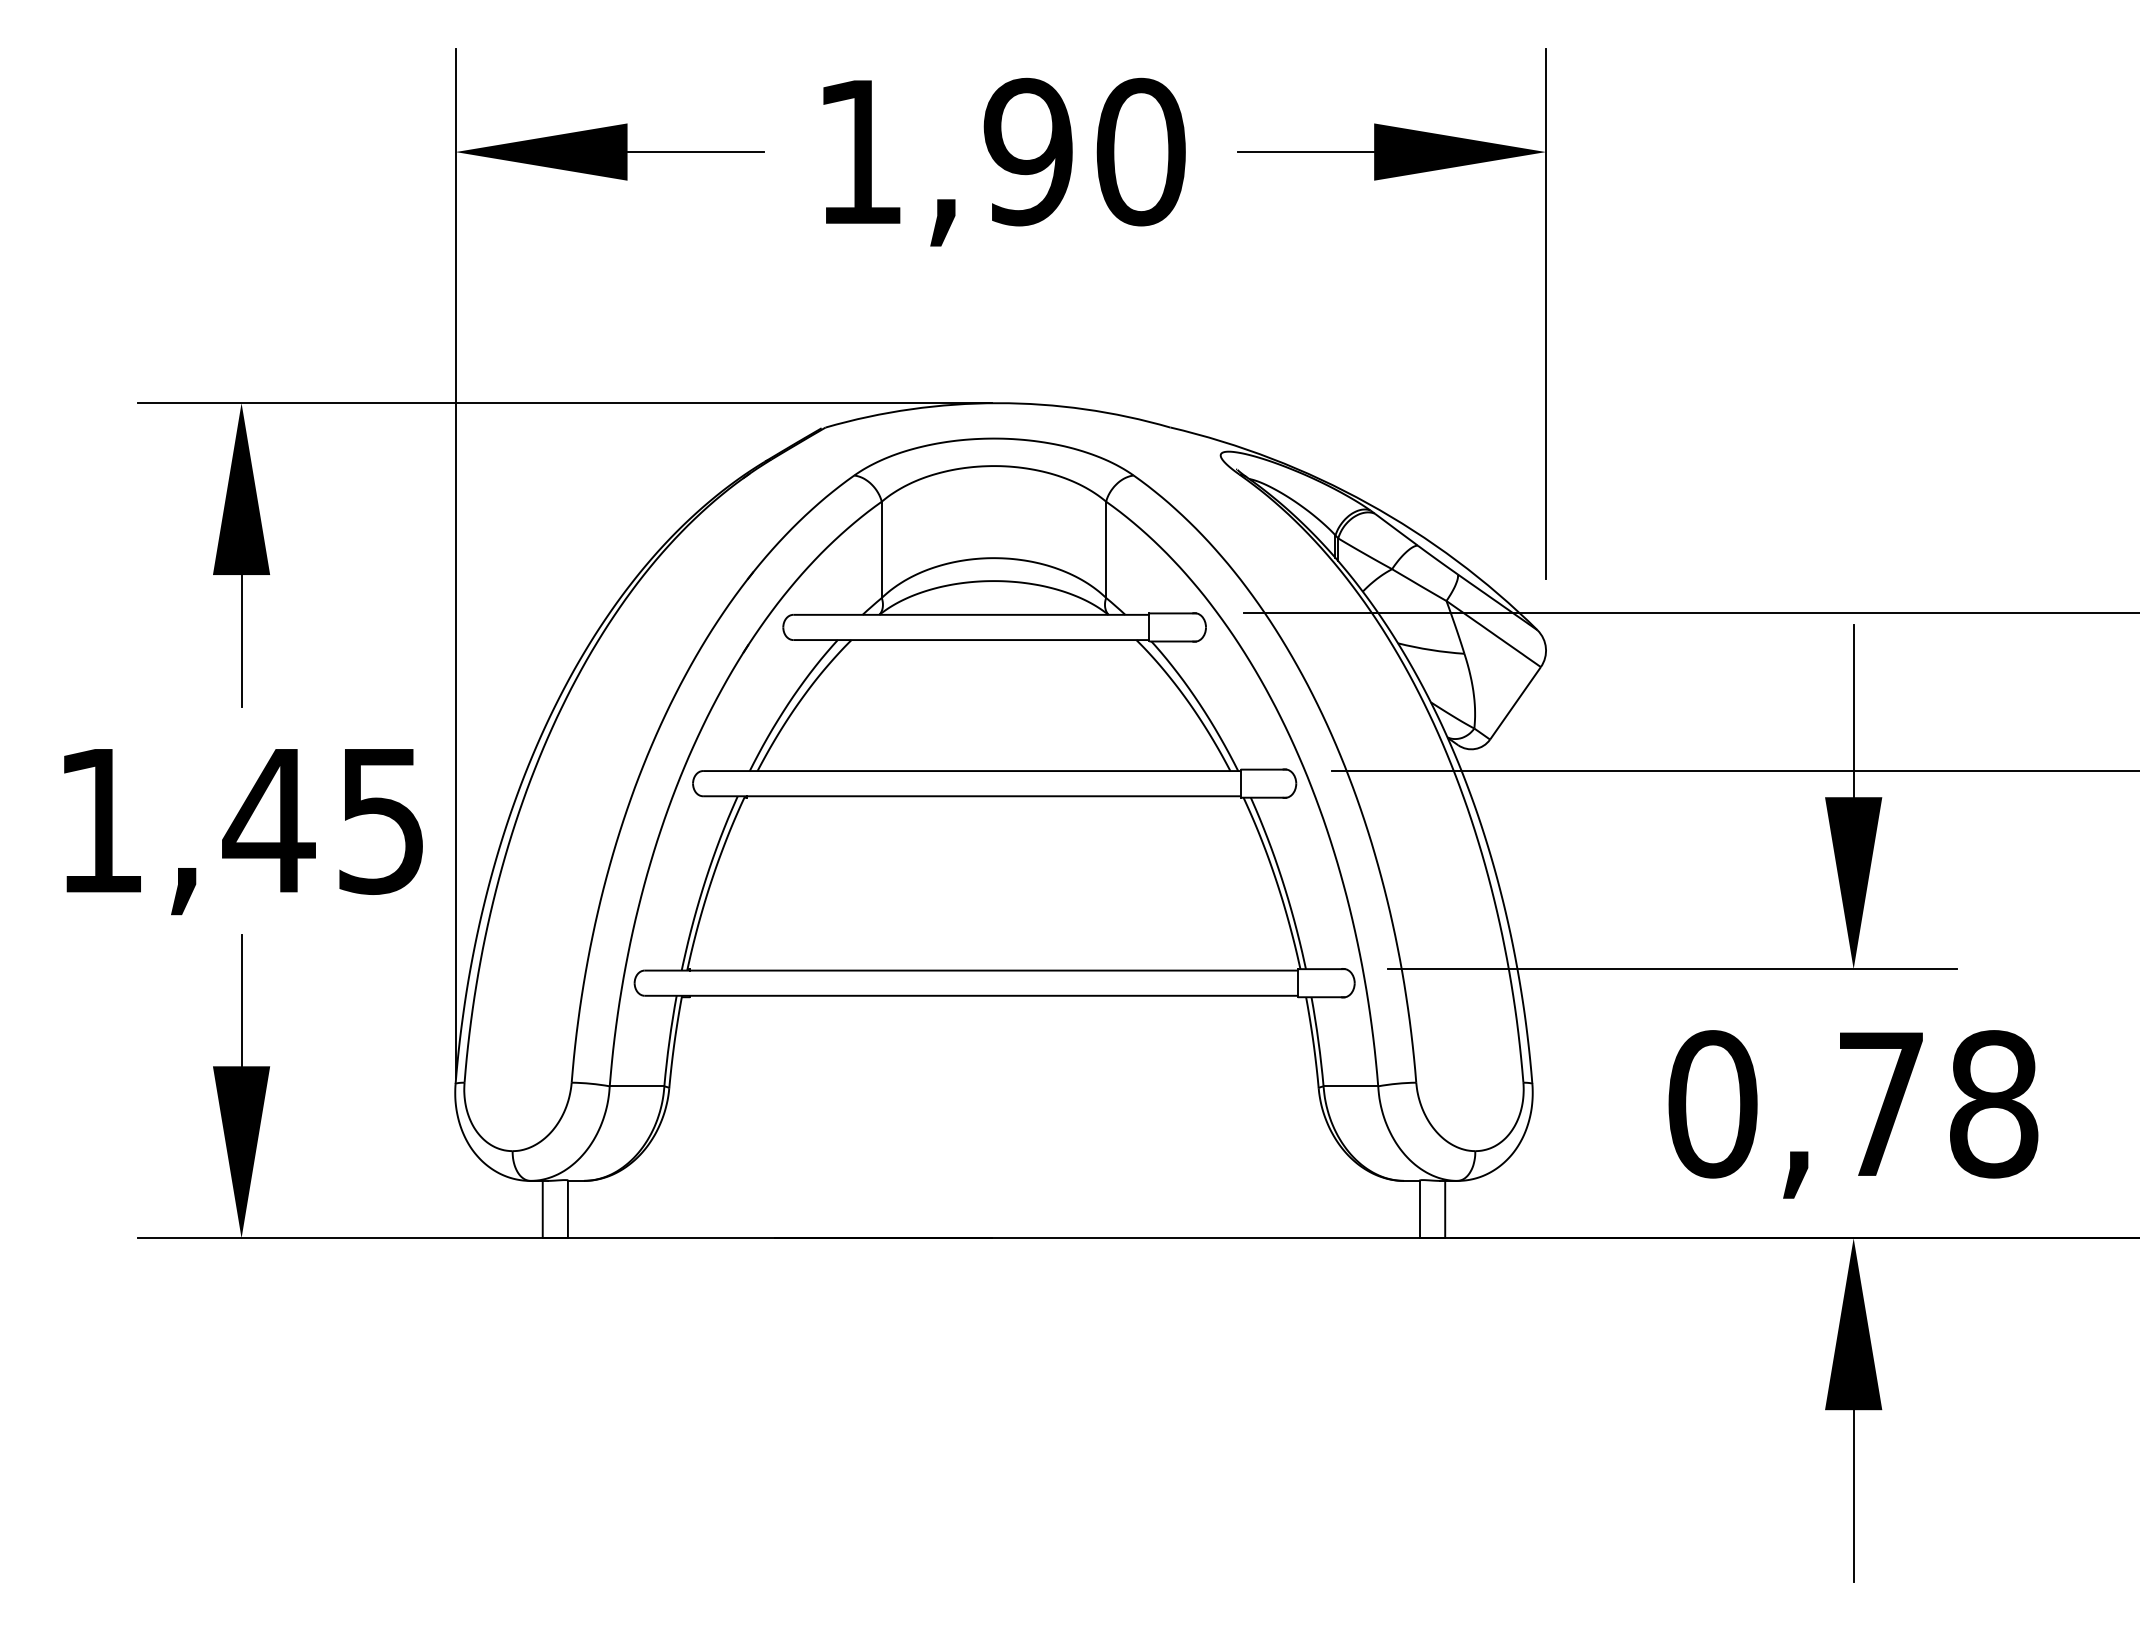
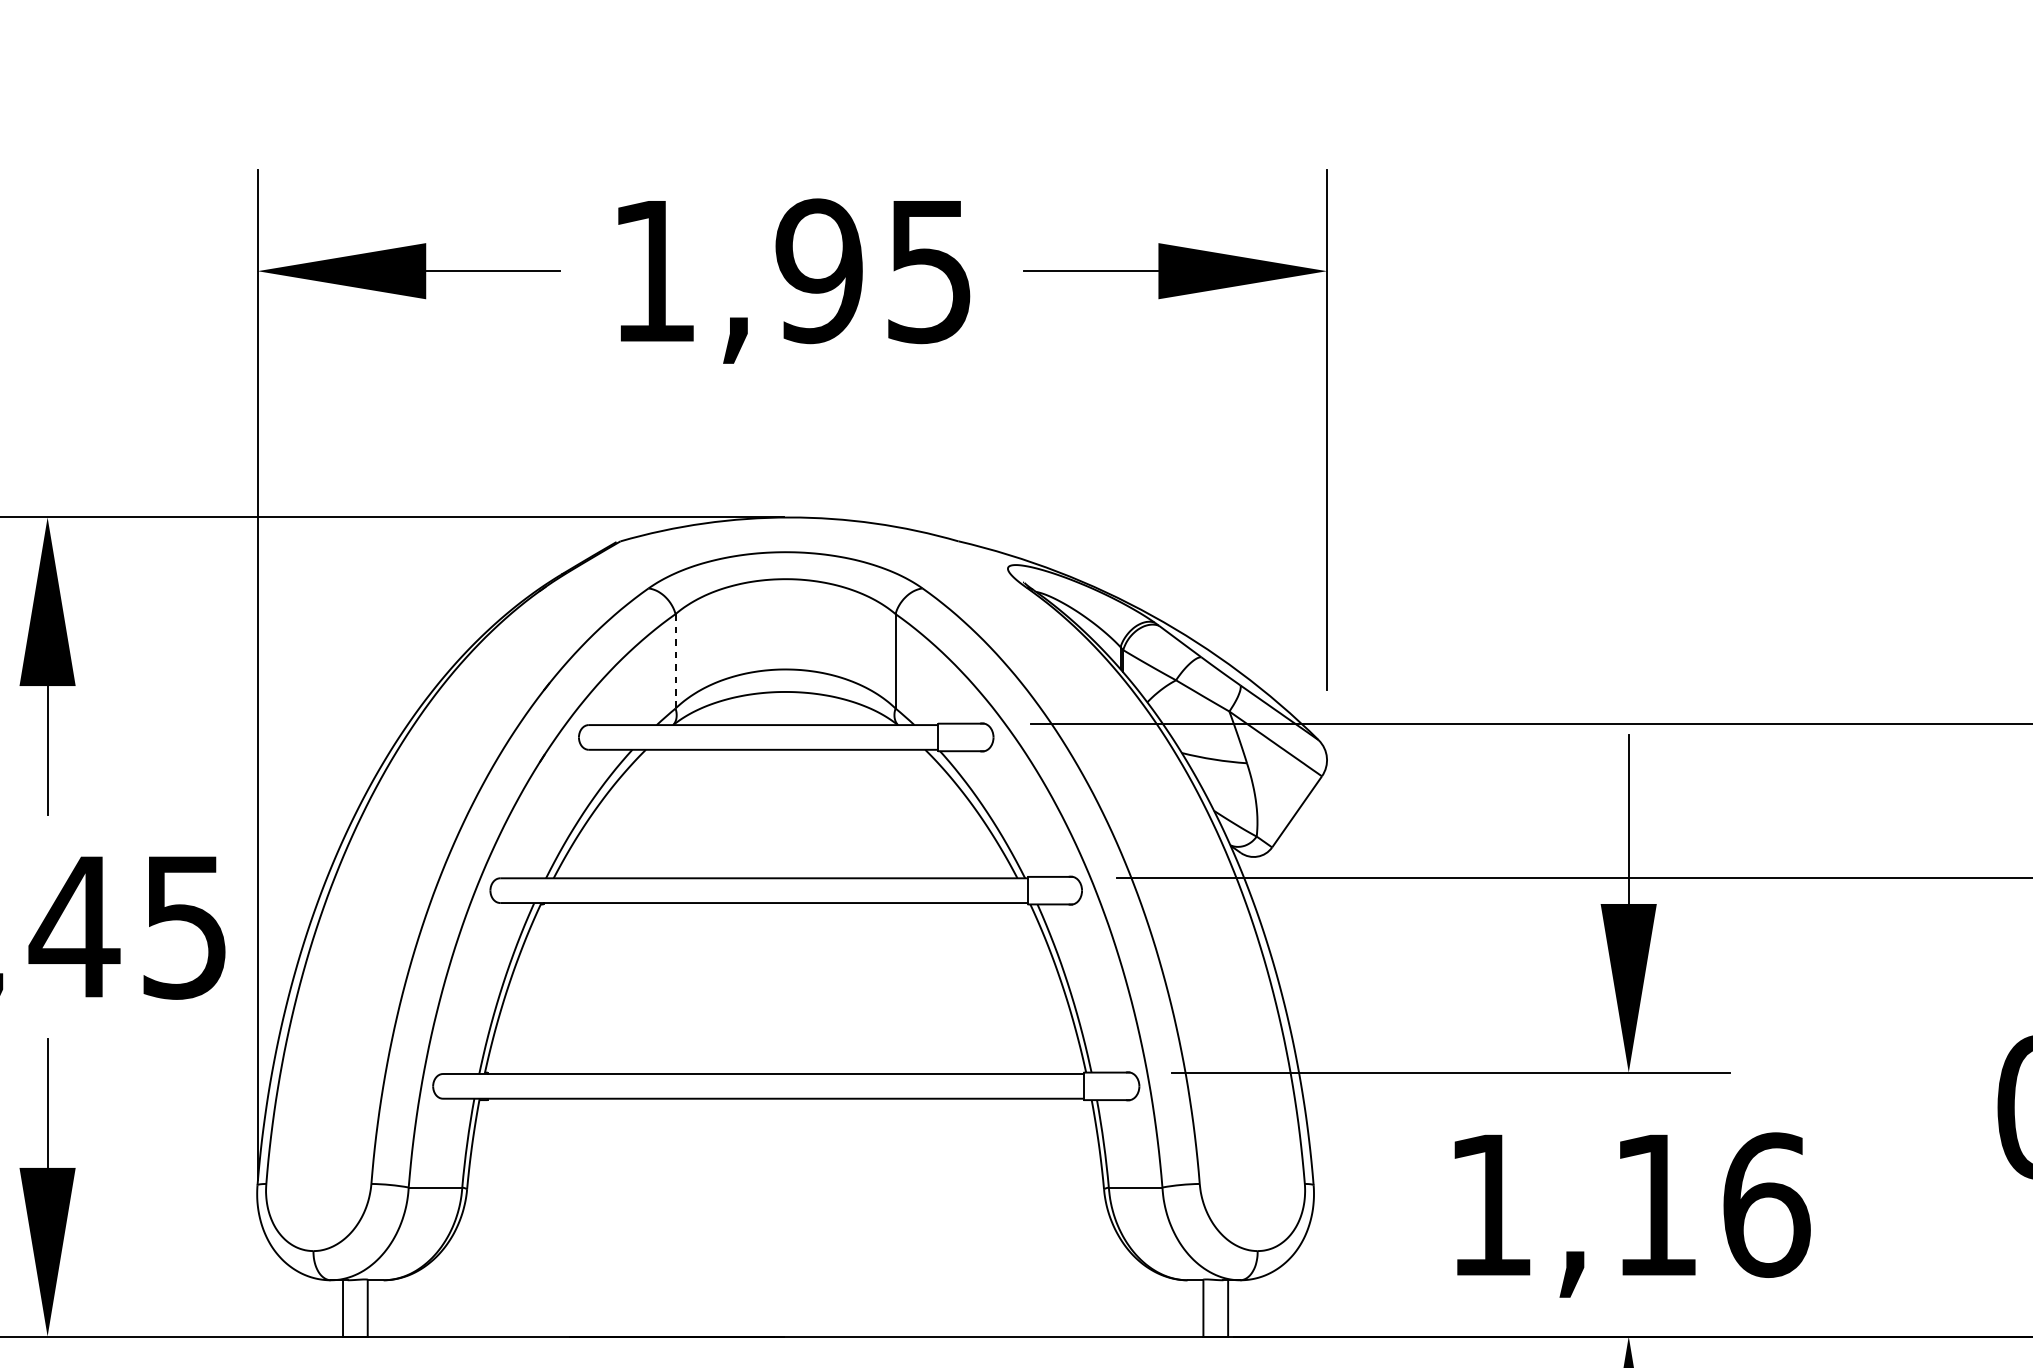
text: (1140, 151) -> (929, 270), 1,90 -> 1,95
line: (881, 550) -> (675, 661), solid -> dashed
text: (1853, 1104) -> (1628, 1205), 0,78 -> 1,16

